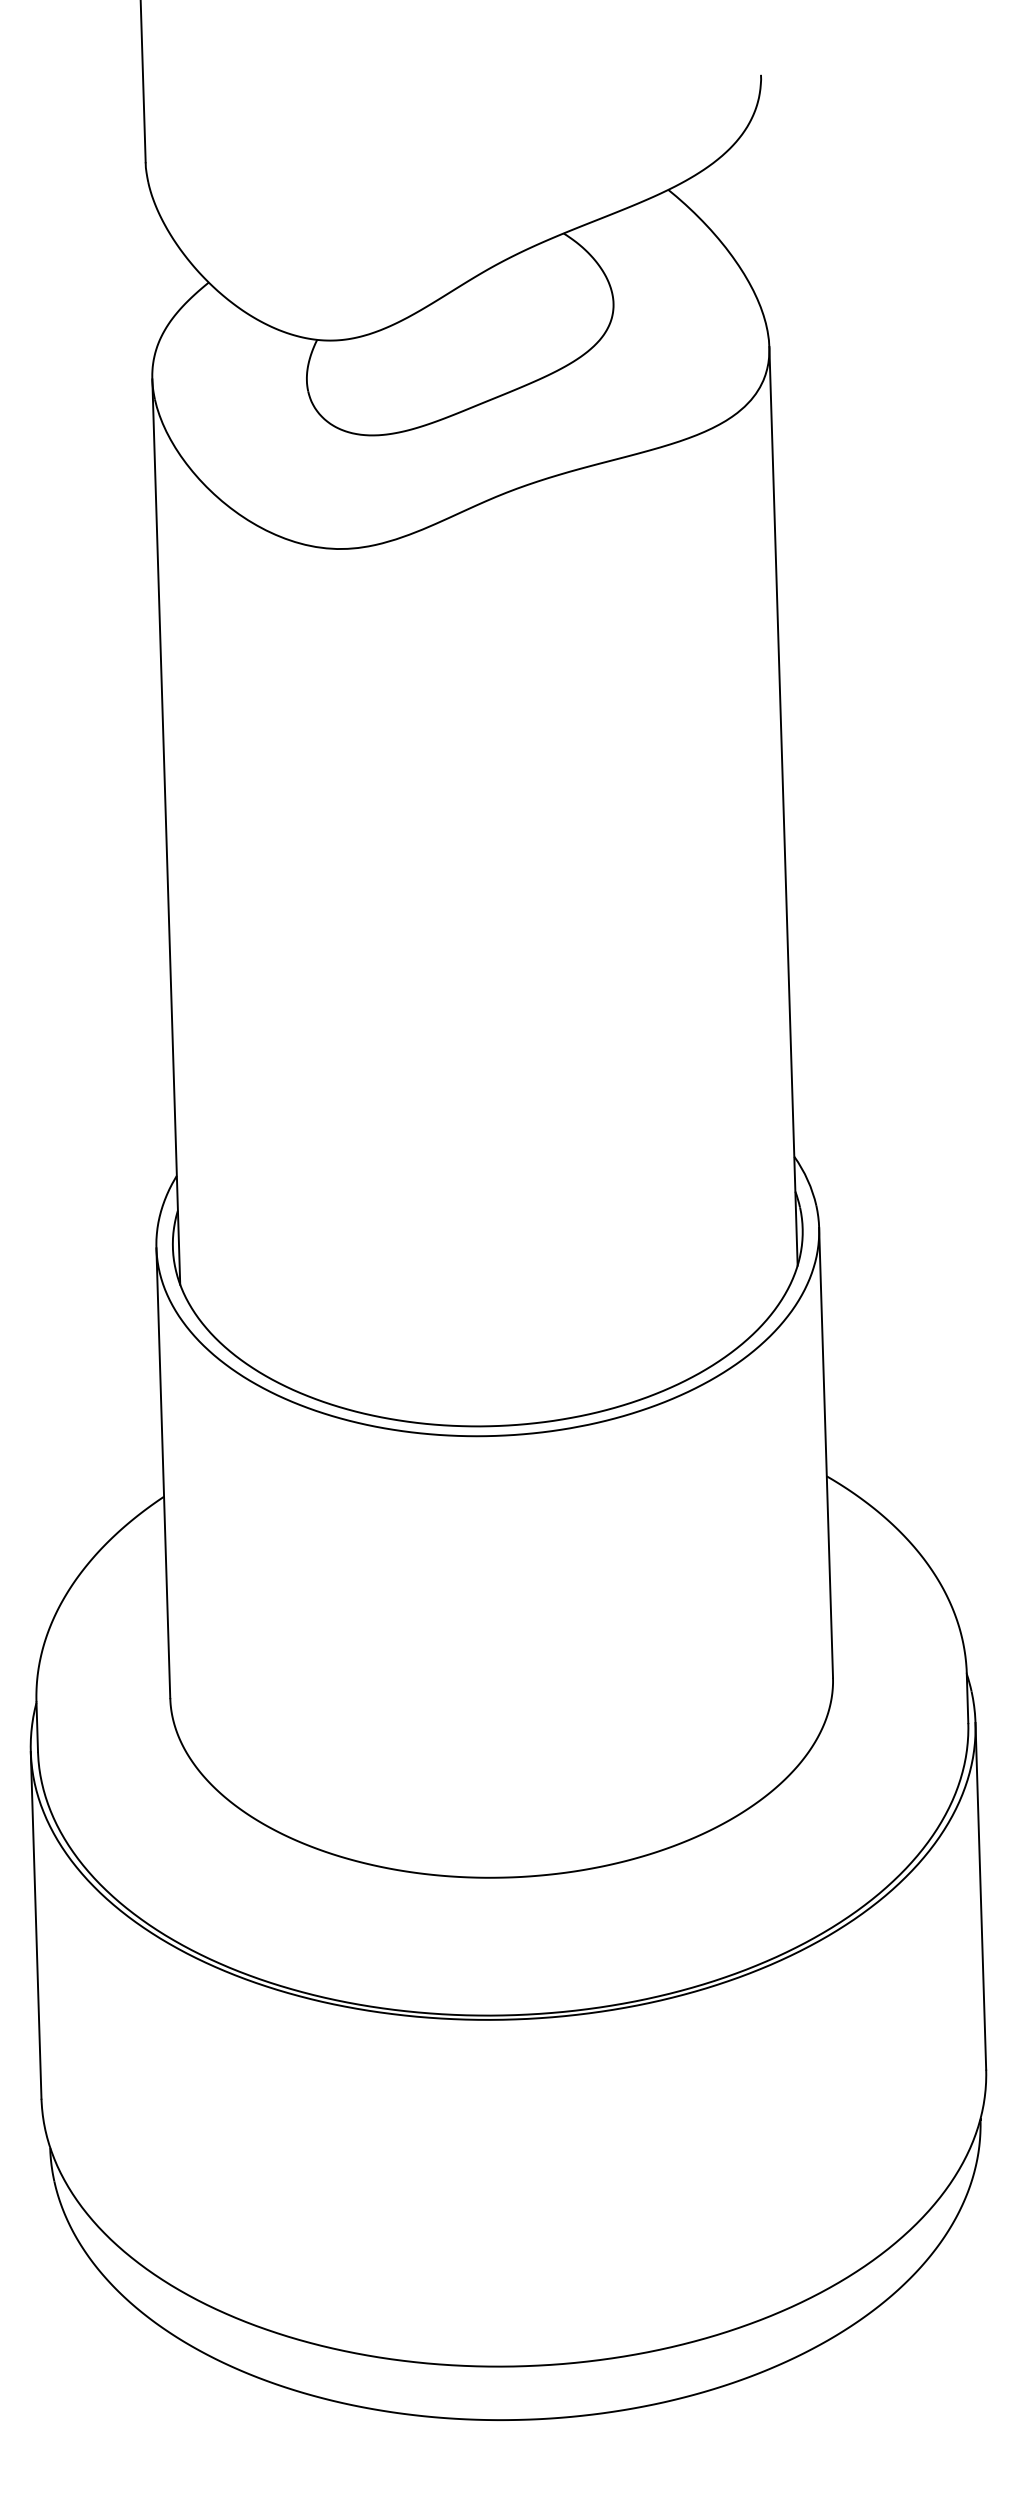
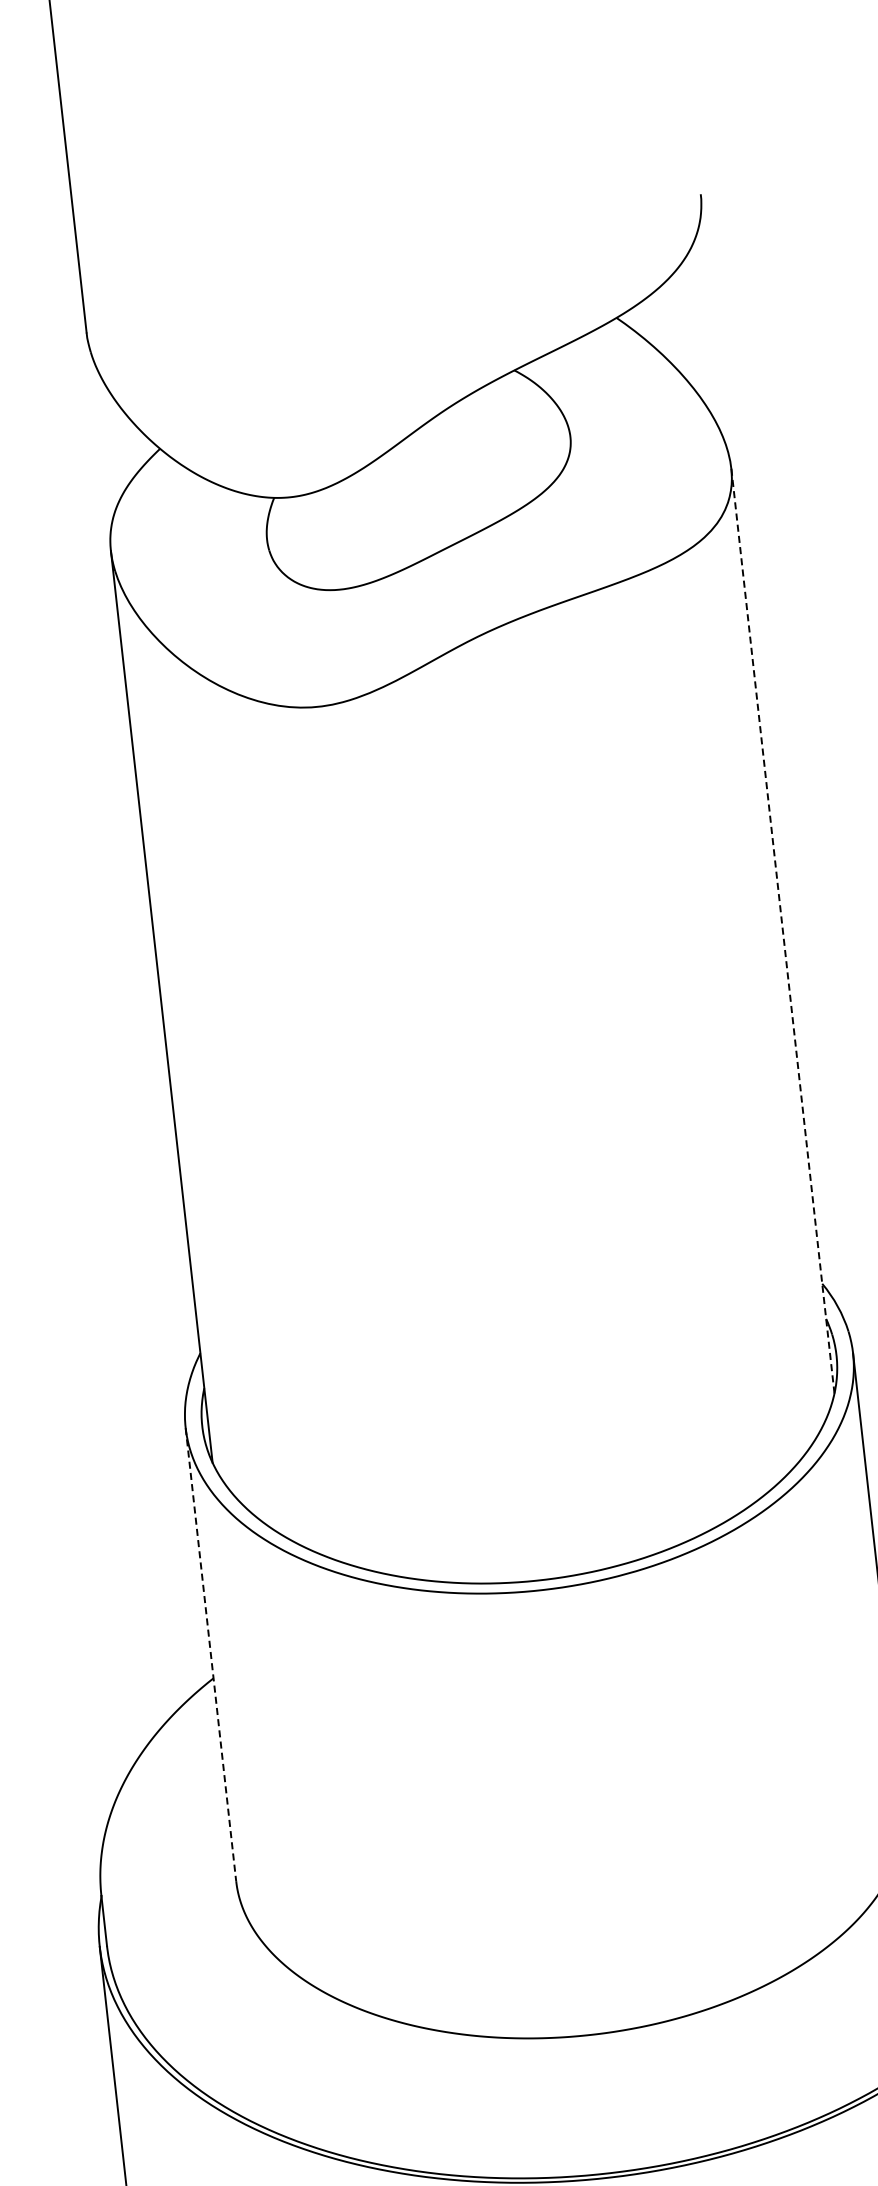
line: (783, 806) -> (782, 931), solid -> dashed
line: (163, 1473) -> (211, 1654), solid -> dashed

